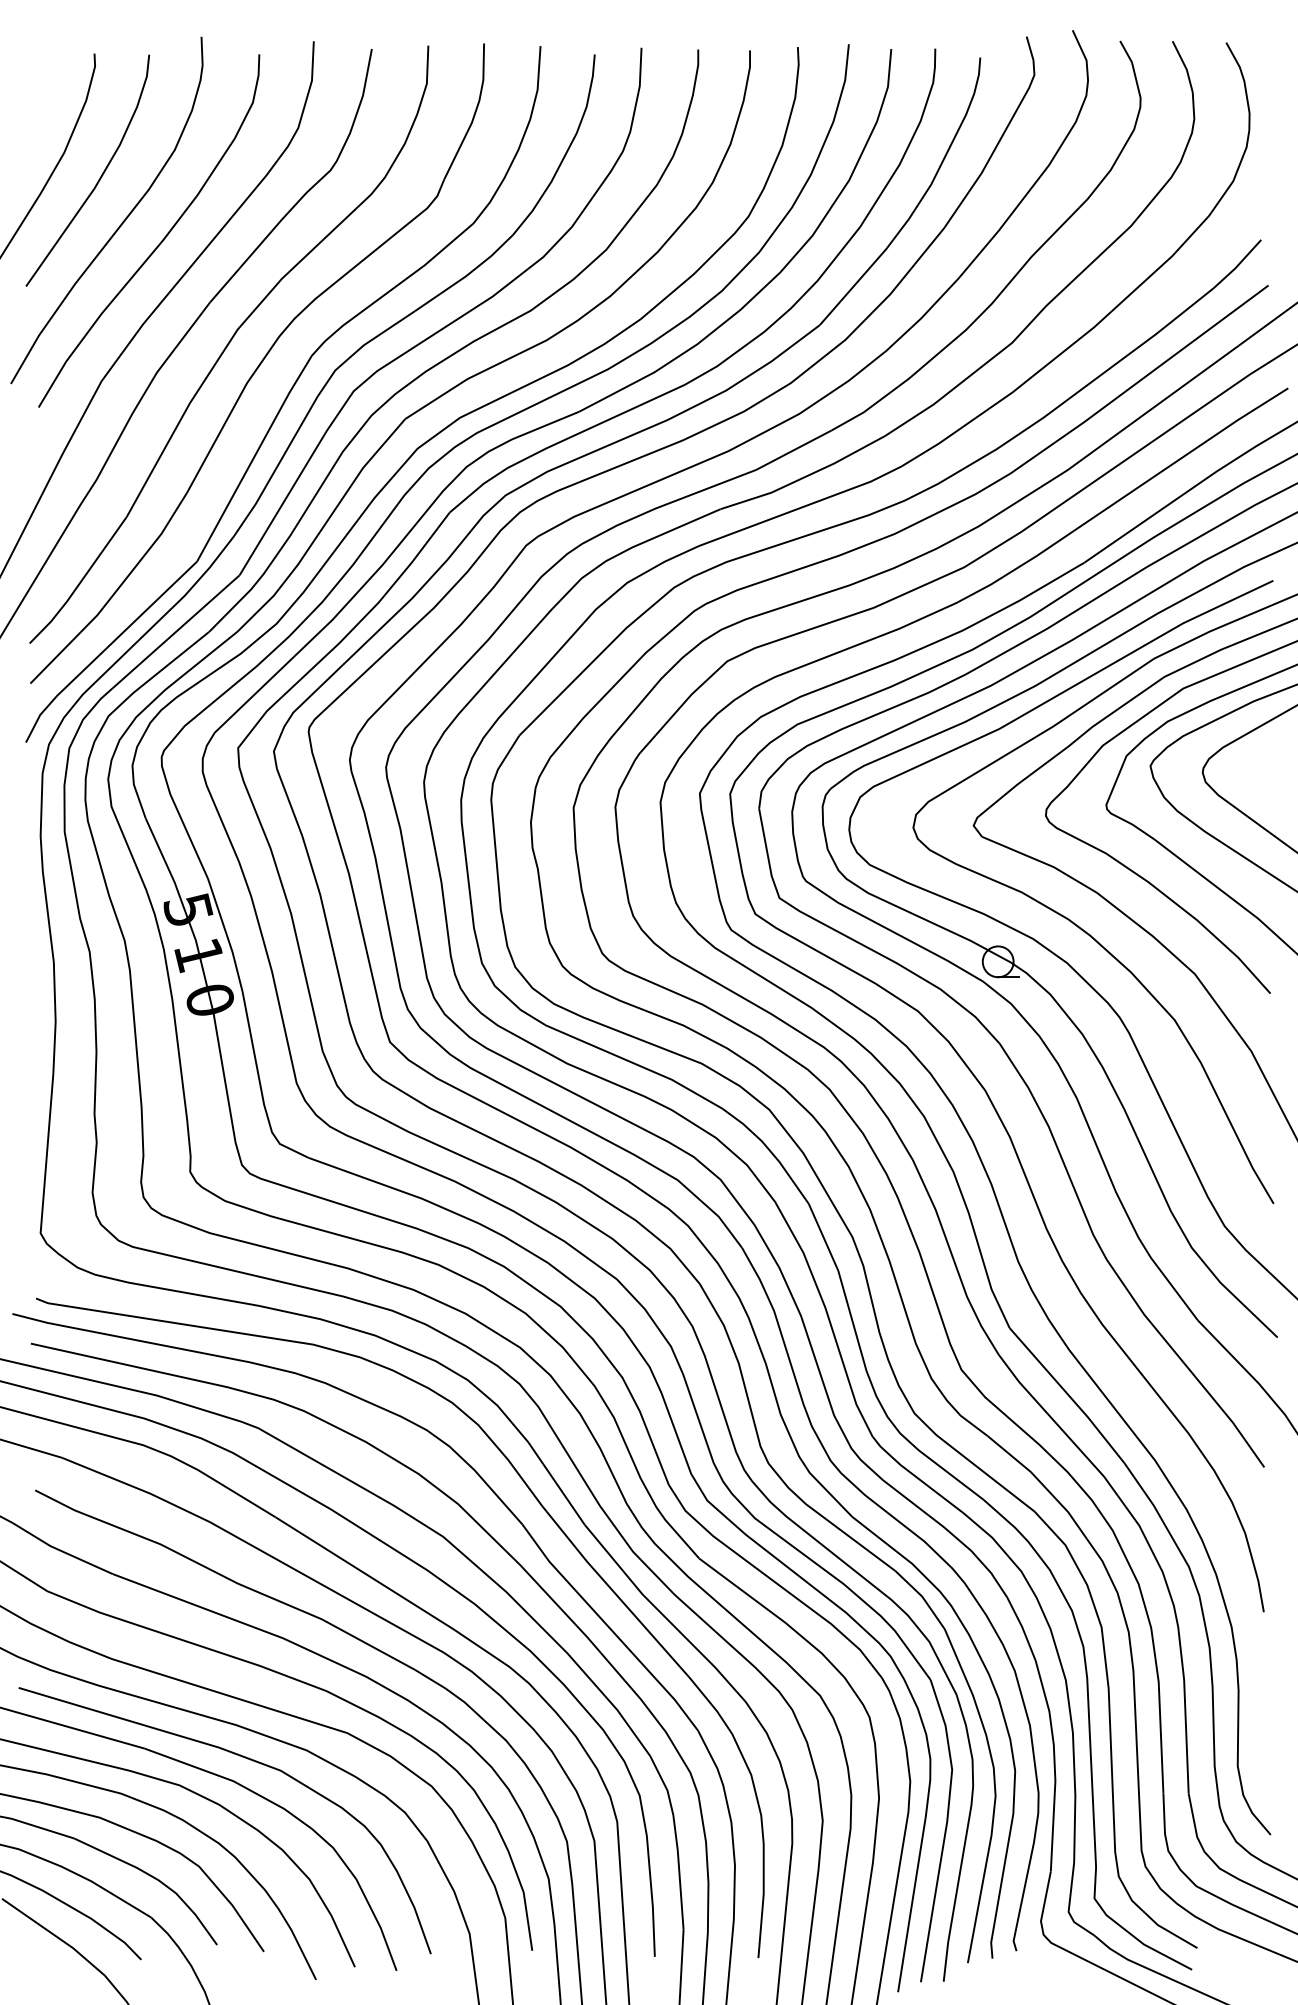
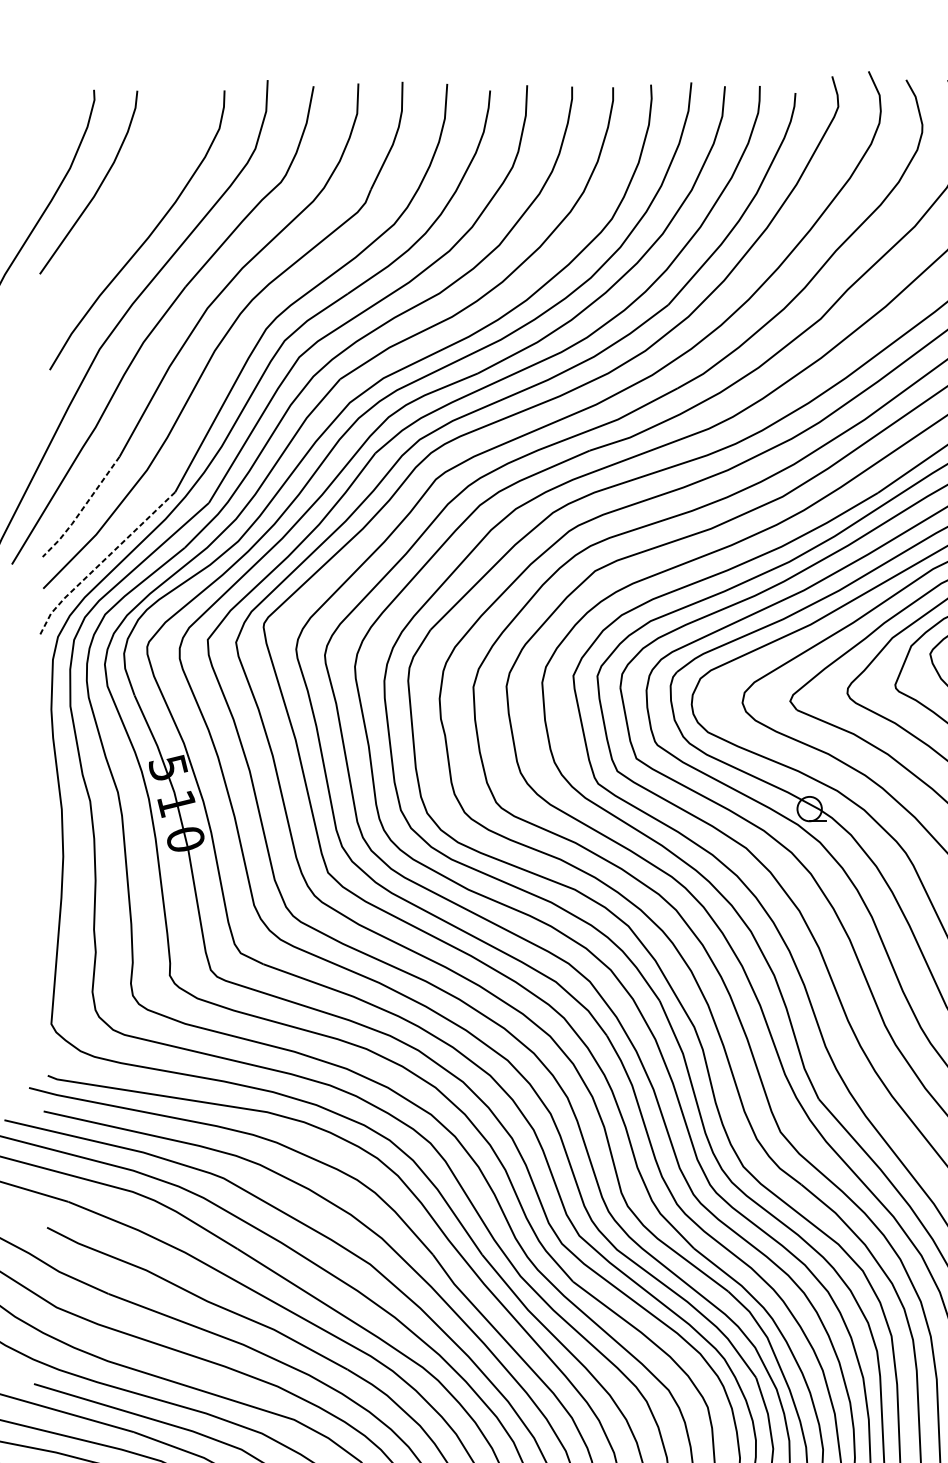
curve: (122, 221) -> (116, 222), removed
line: (79, 583) -> (82, 509), solid -> dashed
line: (105, 649) -> (102, 561), solid -> dashed

